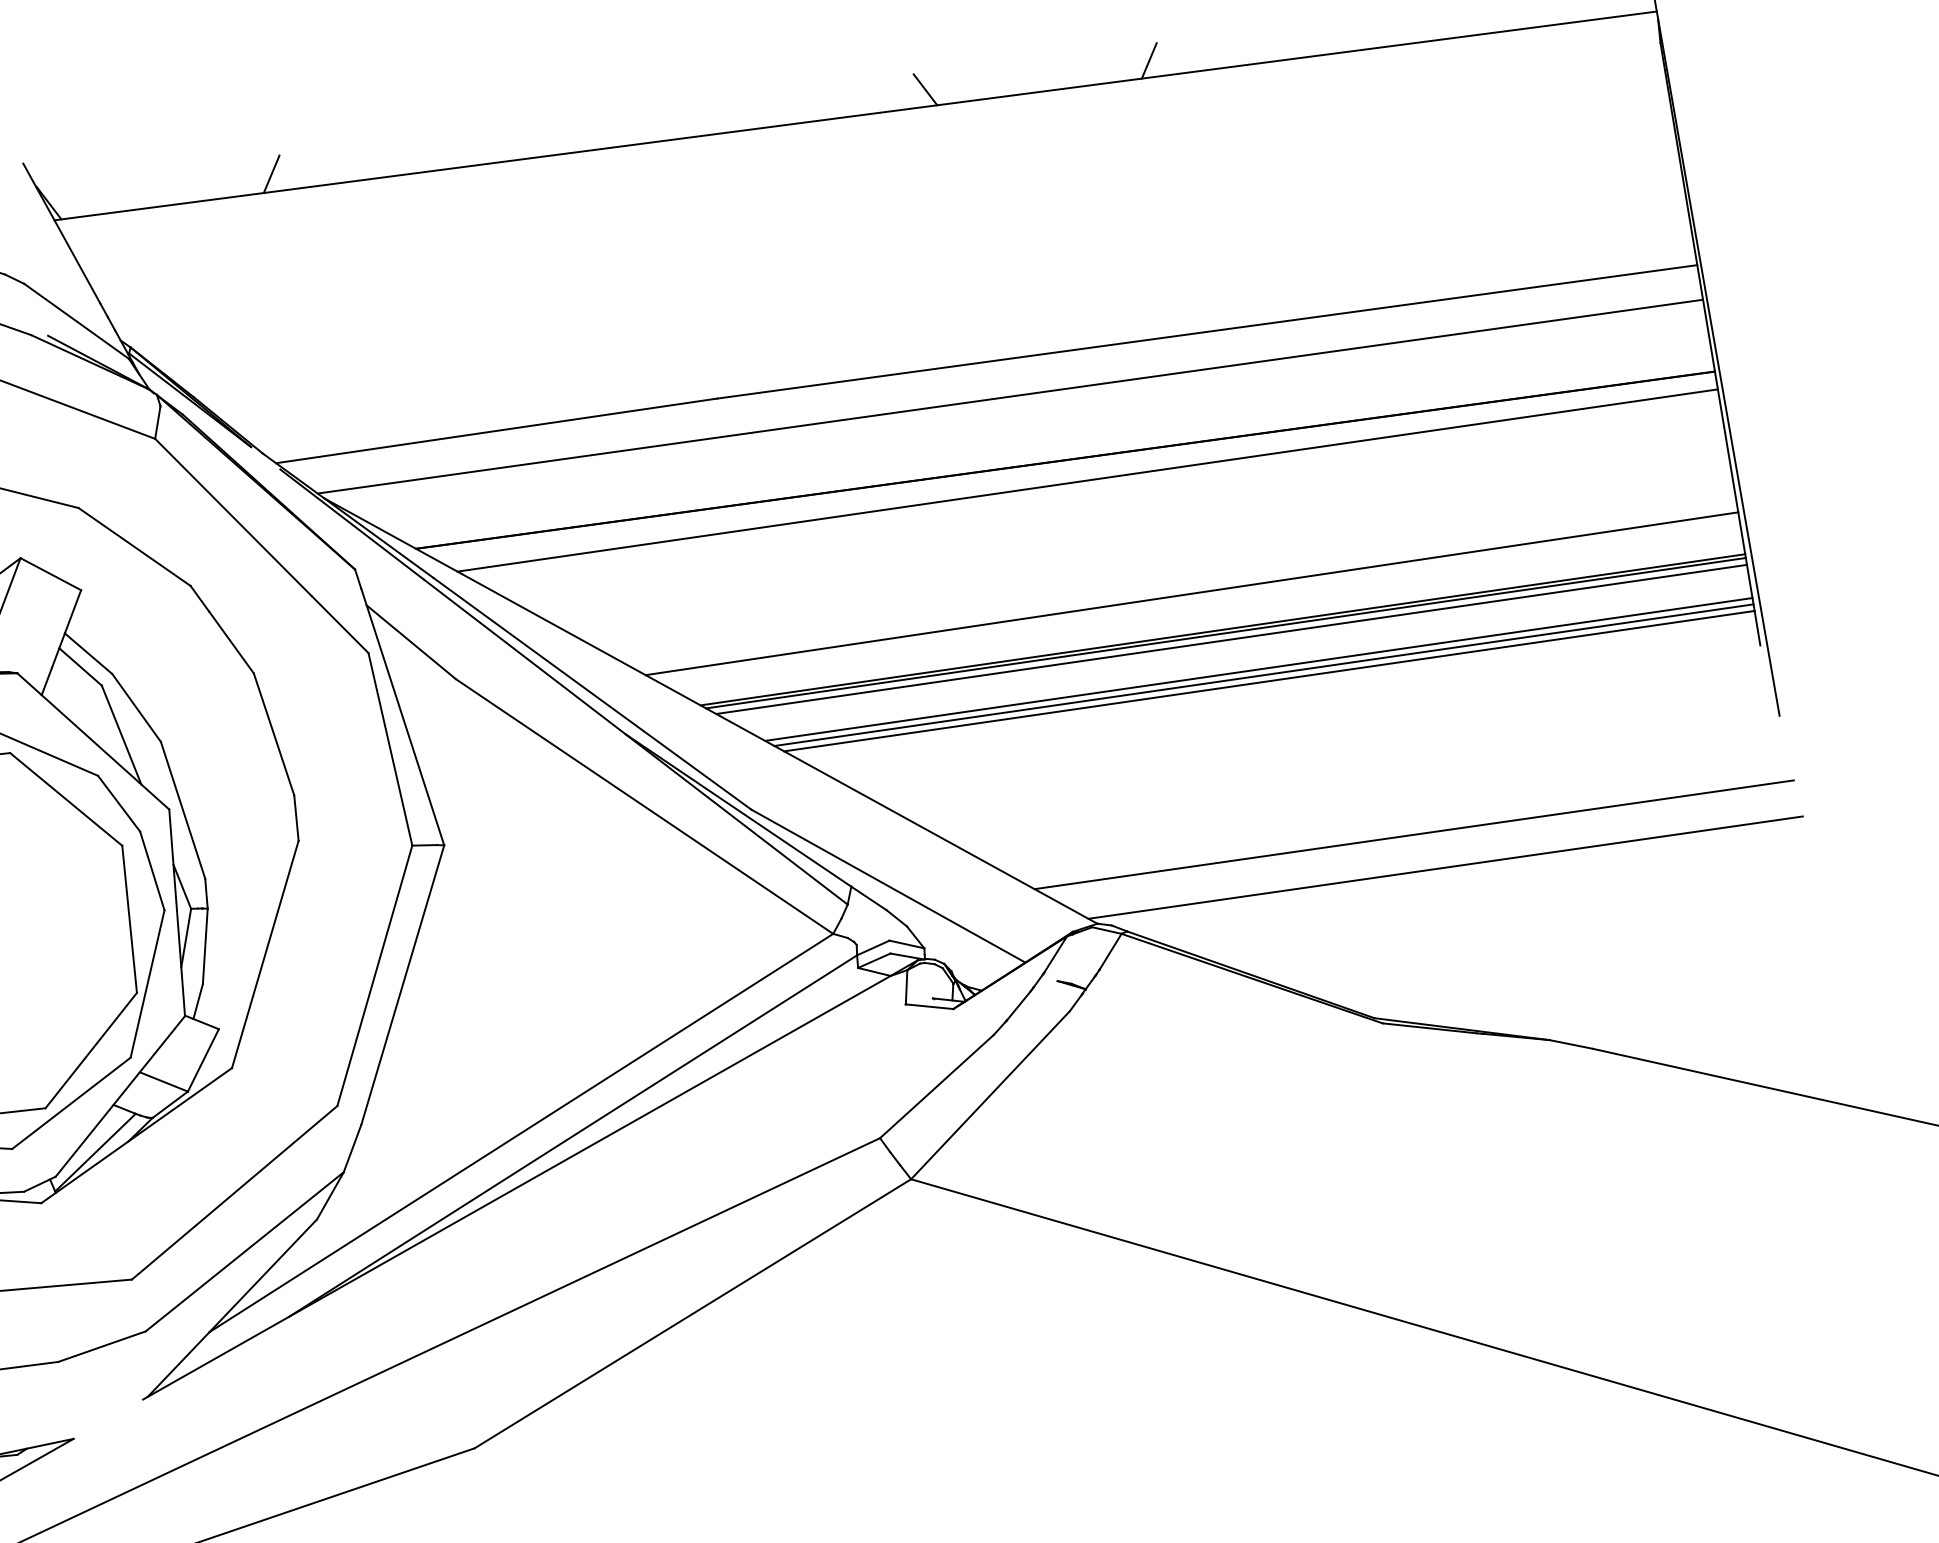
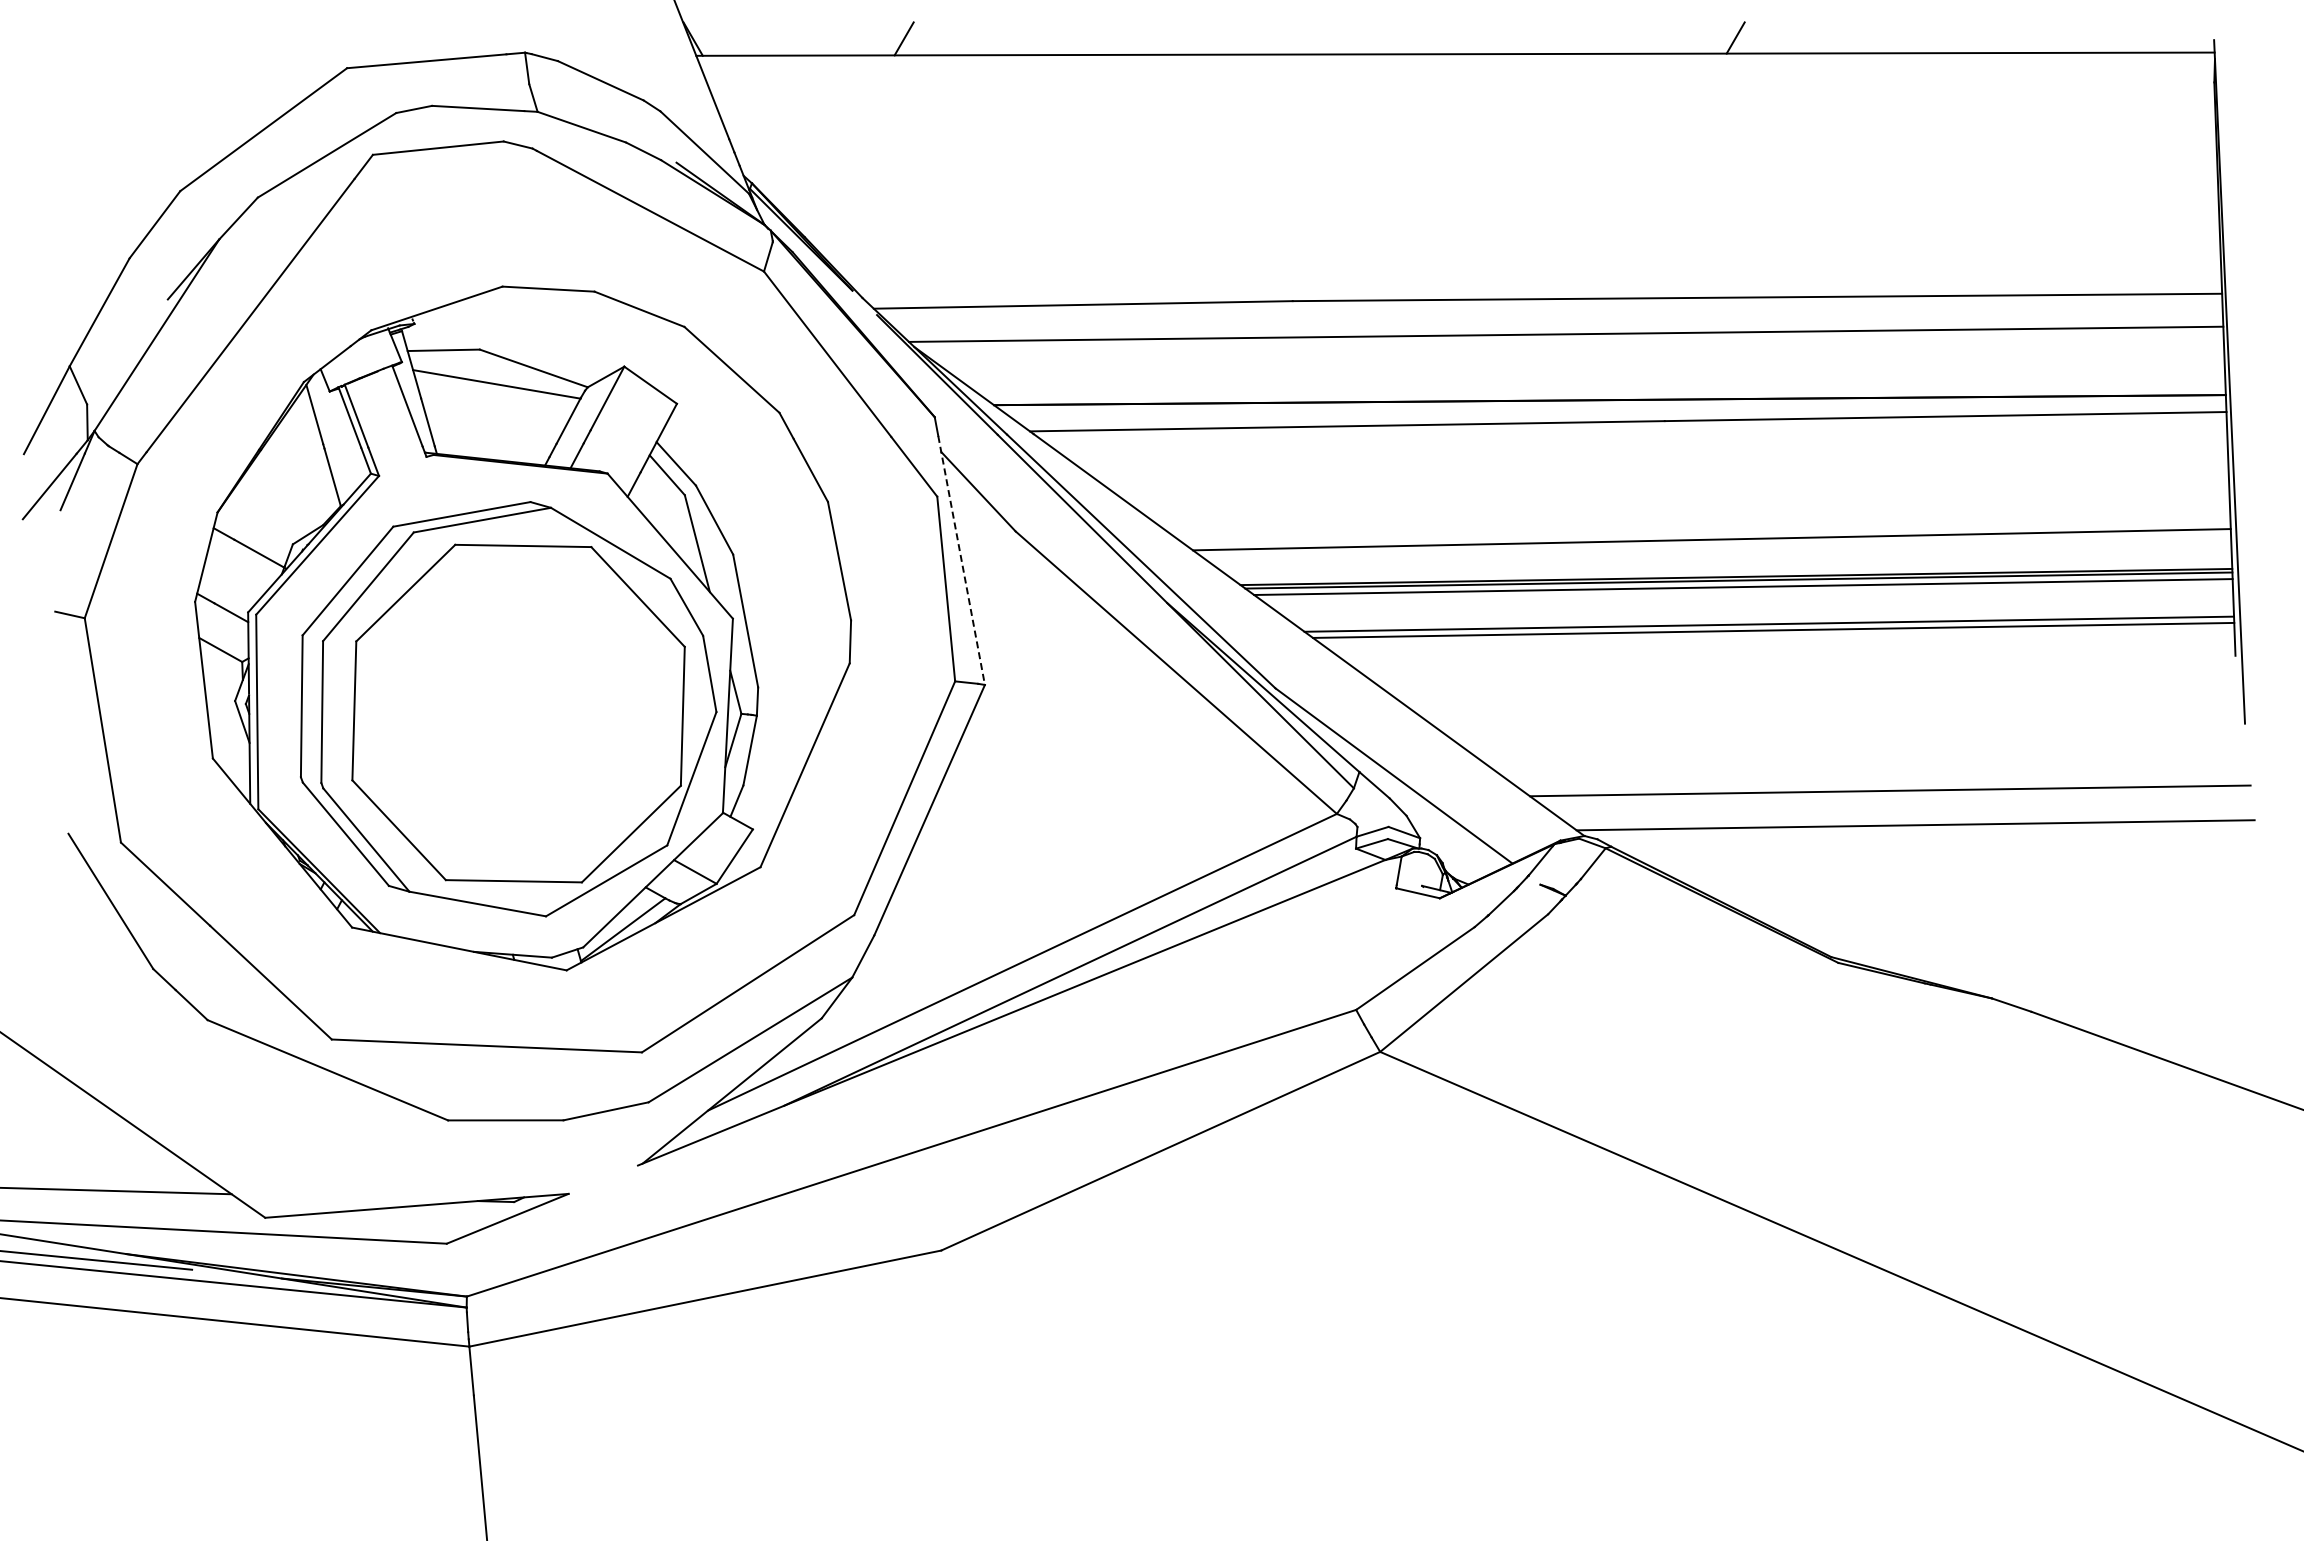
line: (925, 90) -> (1523, 38), removed
line: (1258, 668) -> (1764, 617), removed
line: (402, 717) -> (961, 560), solid -> dashed

